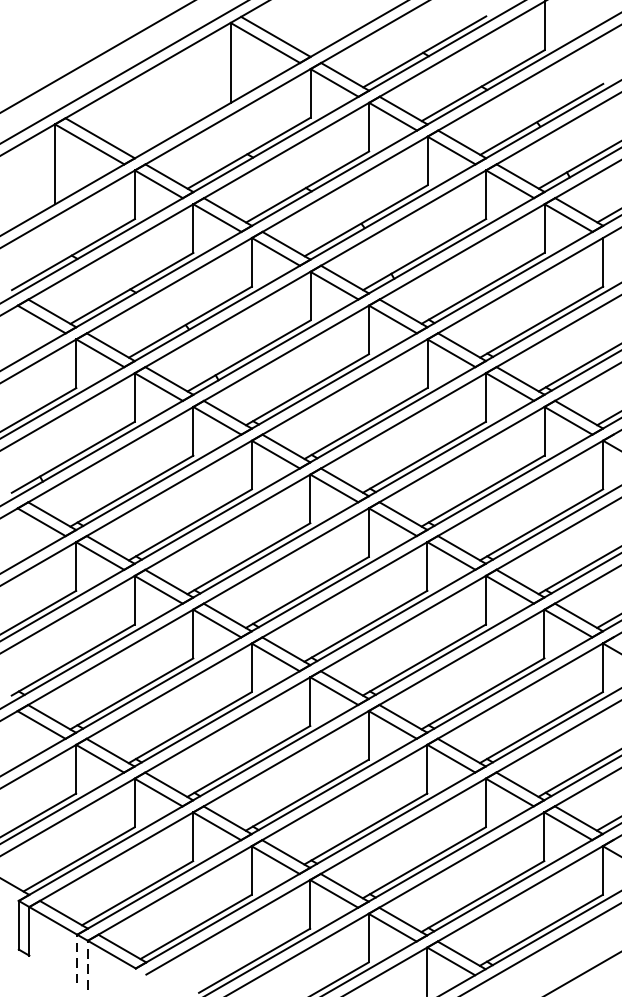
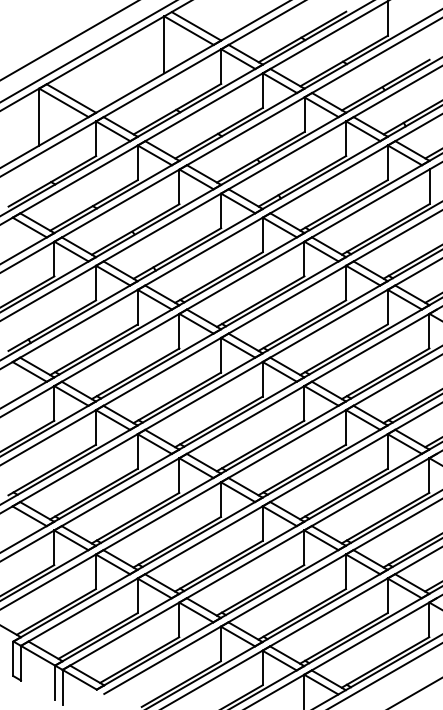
line: (77, 958) -> (55, 682), dashed -> solid
line: (87, 964) -> (62, 686), dashed -> solid

